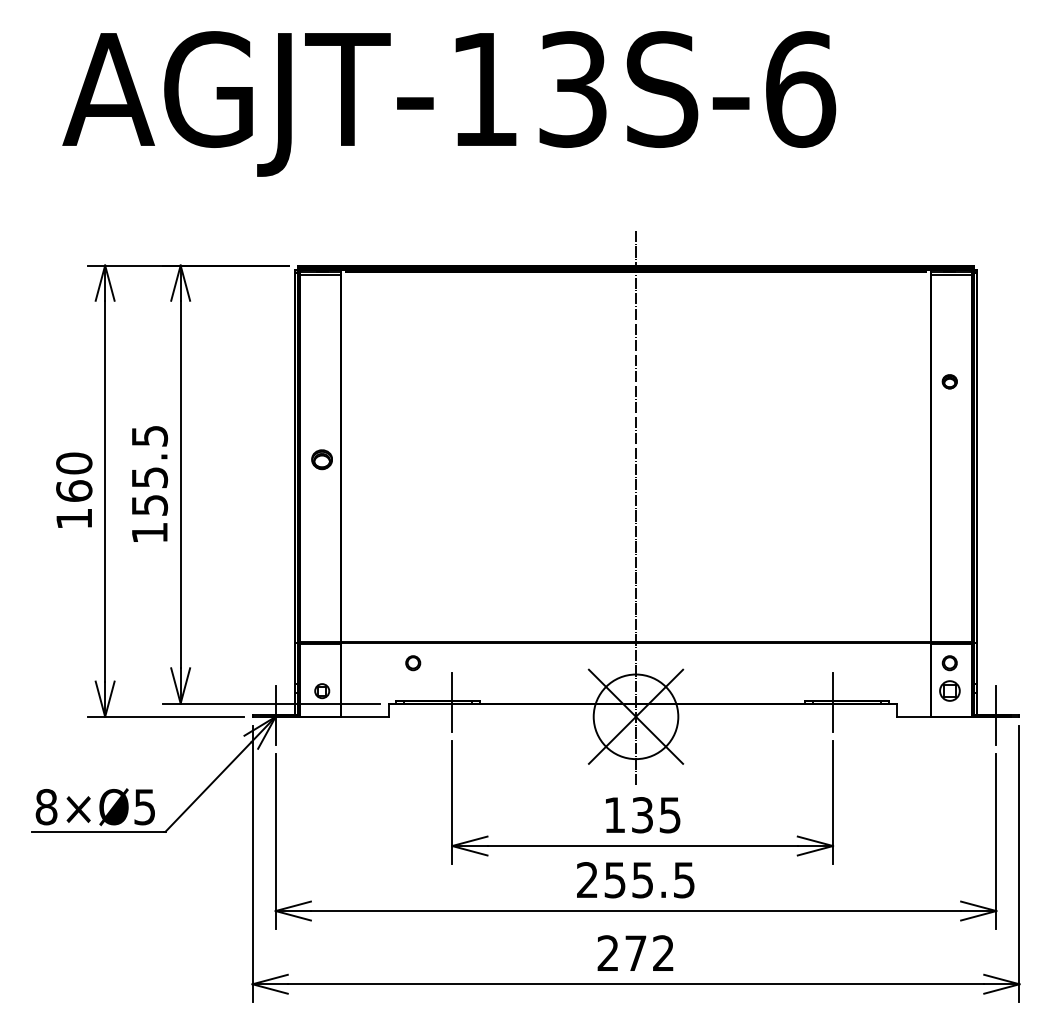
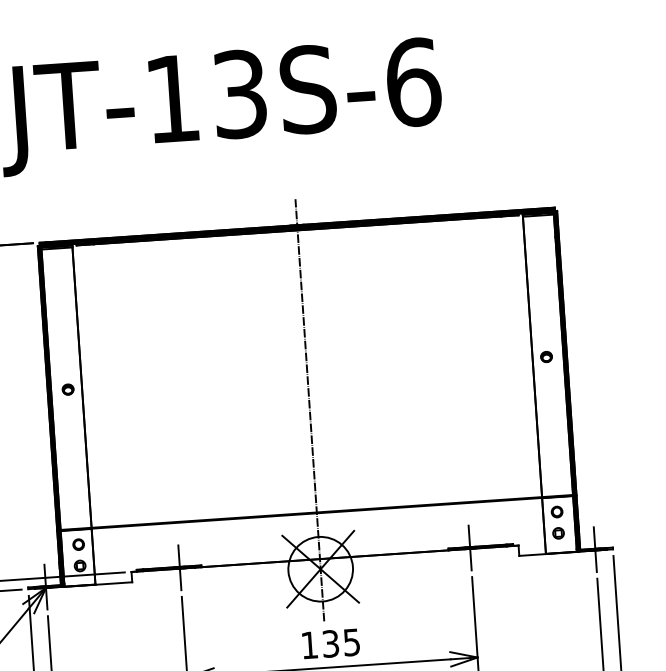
part: (949, 381) -> (546, 356), moved
part: (322, 459) -> (68, 389), size x0.71
part: (413, 663) -> (78, 544), moved
part: (949, 691) -> (558, 533), size x0.71

